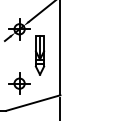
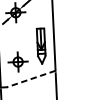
part: (39, 55) -> (40, 46), moved
line: (32, 103) -> (30, 79), solid -> dashed

